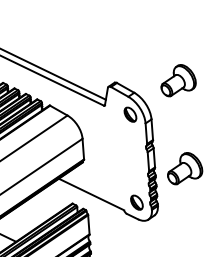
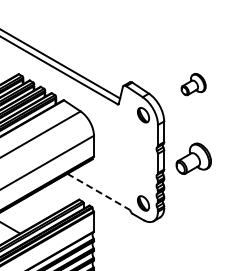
part: (178, 80) -> (193, 84), size x0.7
part: (184, 168) -> (193, 158), moved
line: (92, 195) -> (99, 192), solid -> dashed

